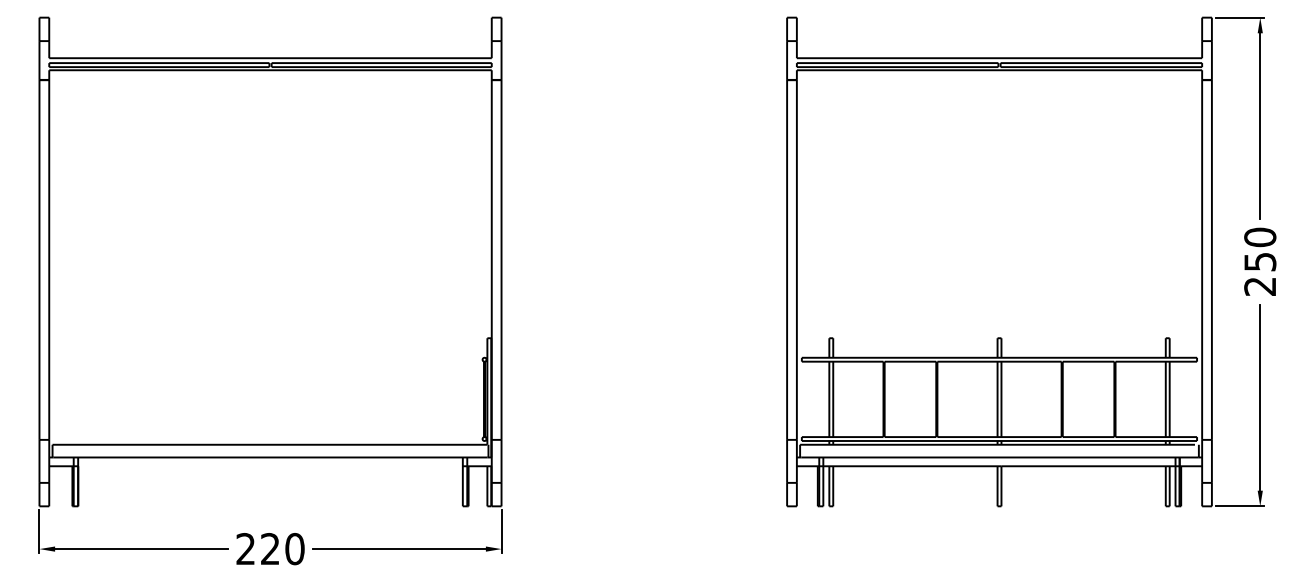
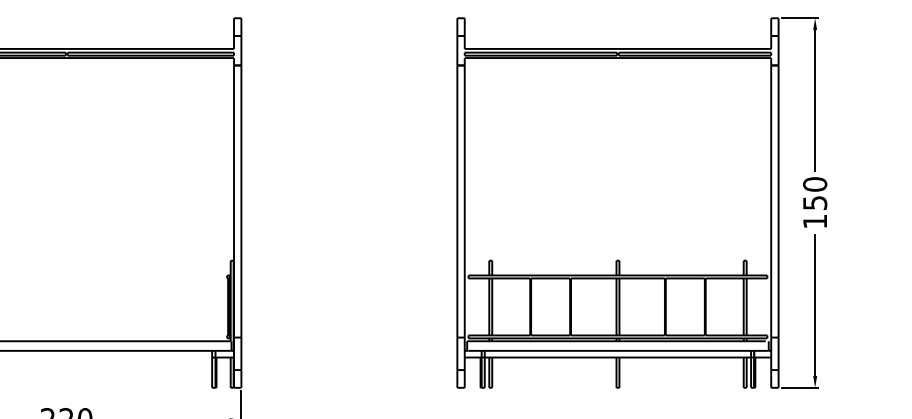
text: (1259, 286) -> (814, 221), 250 -> 150

